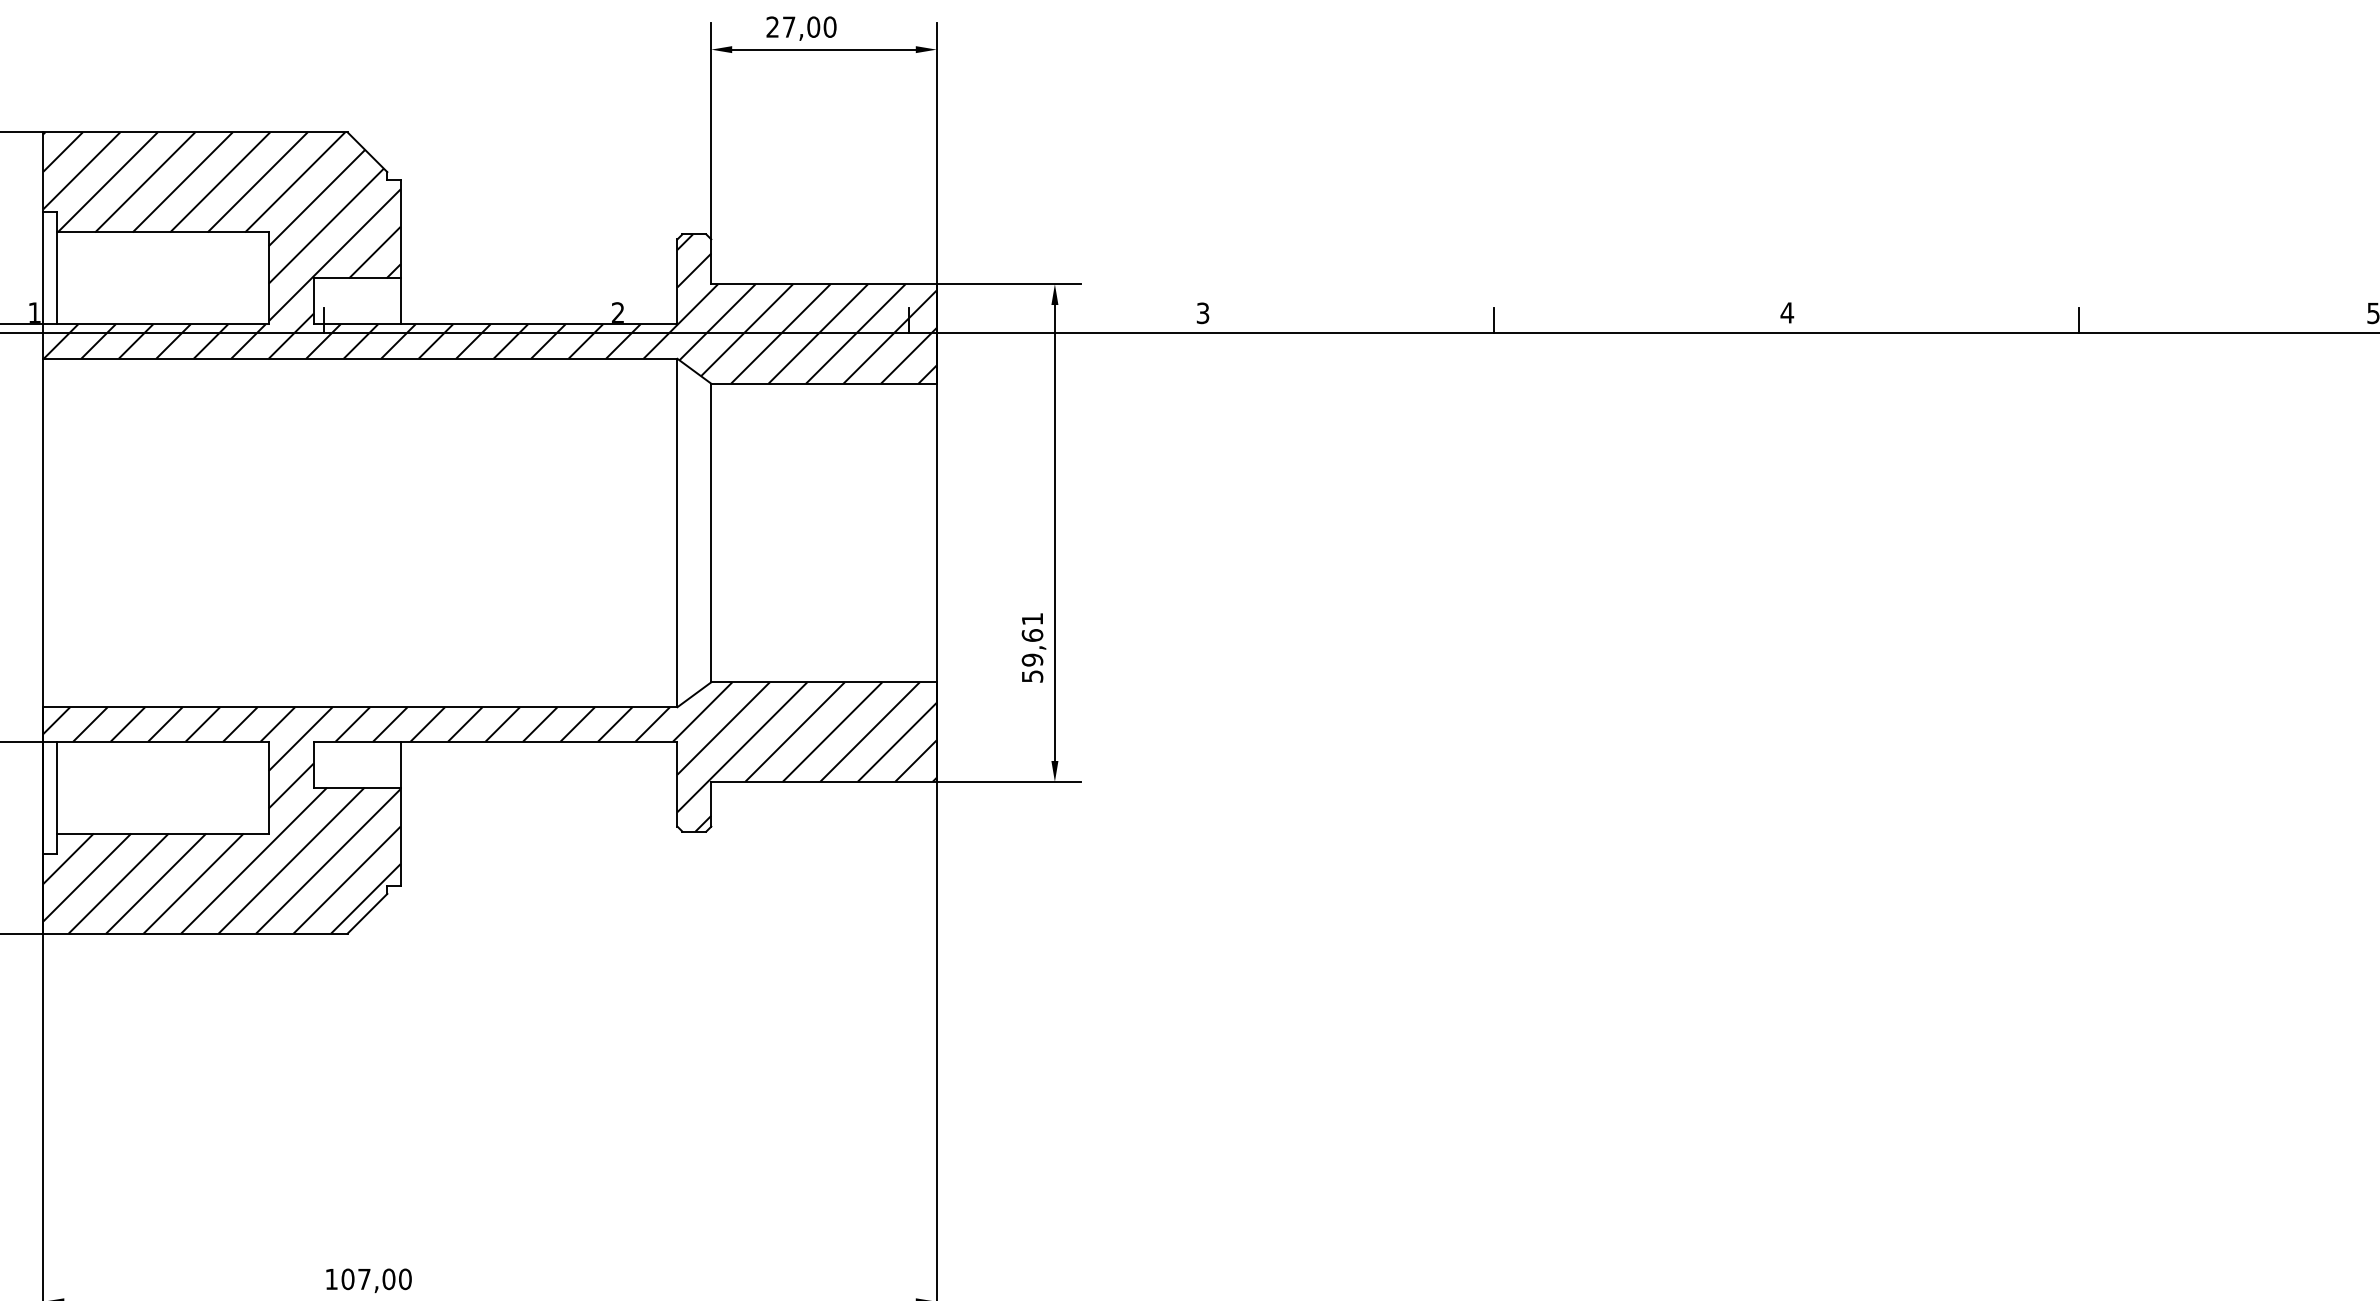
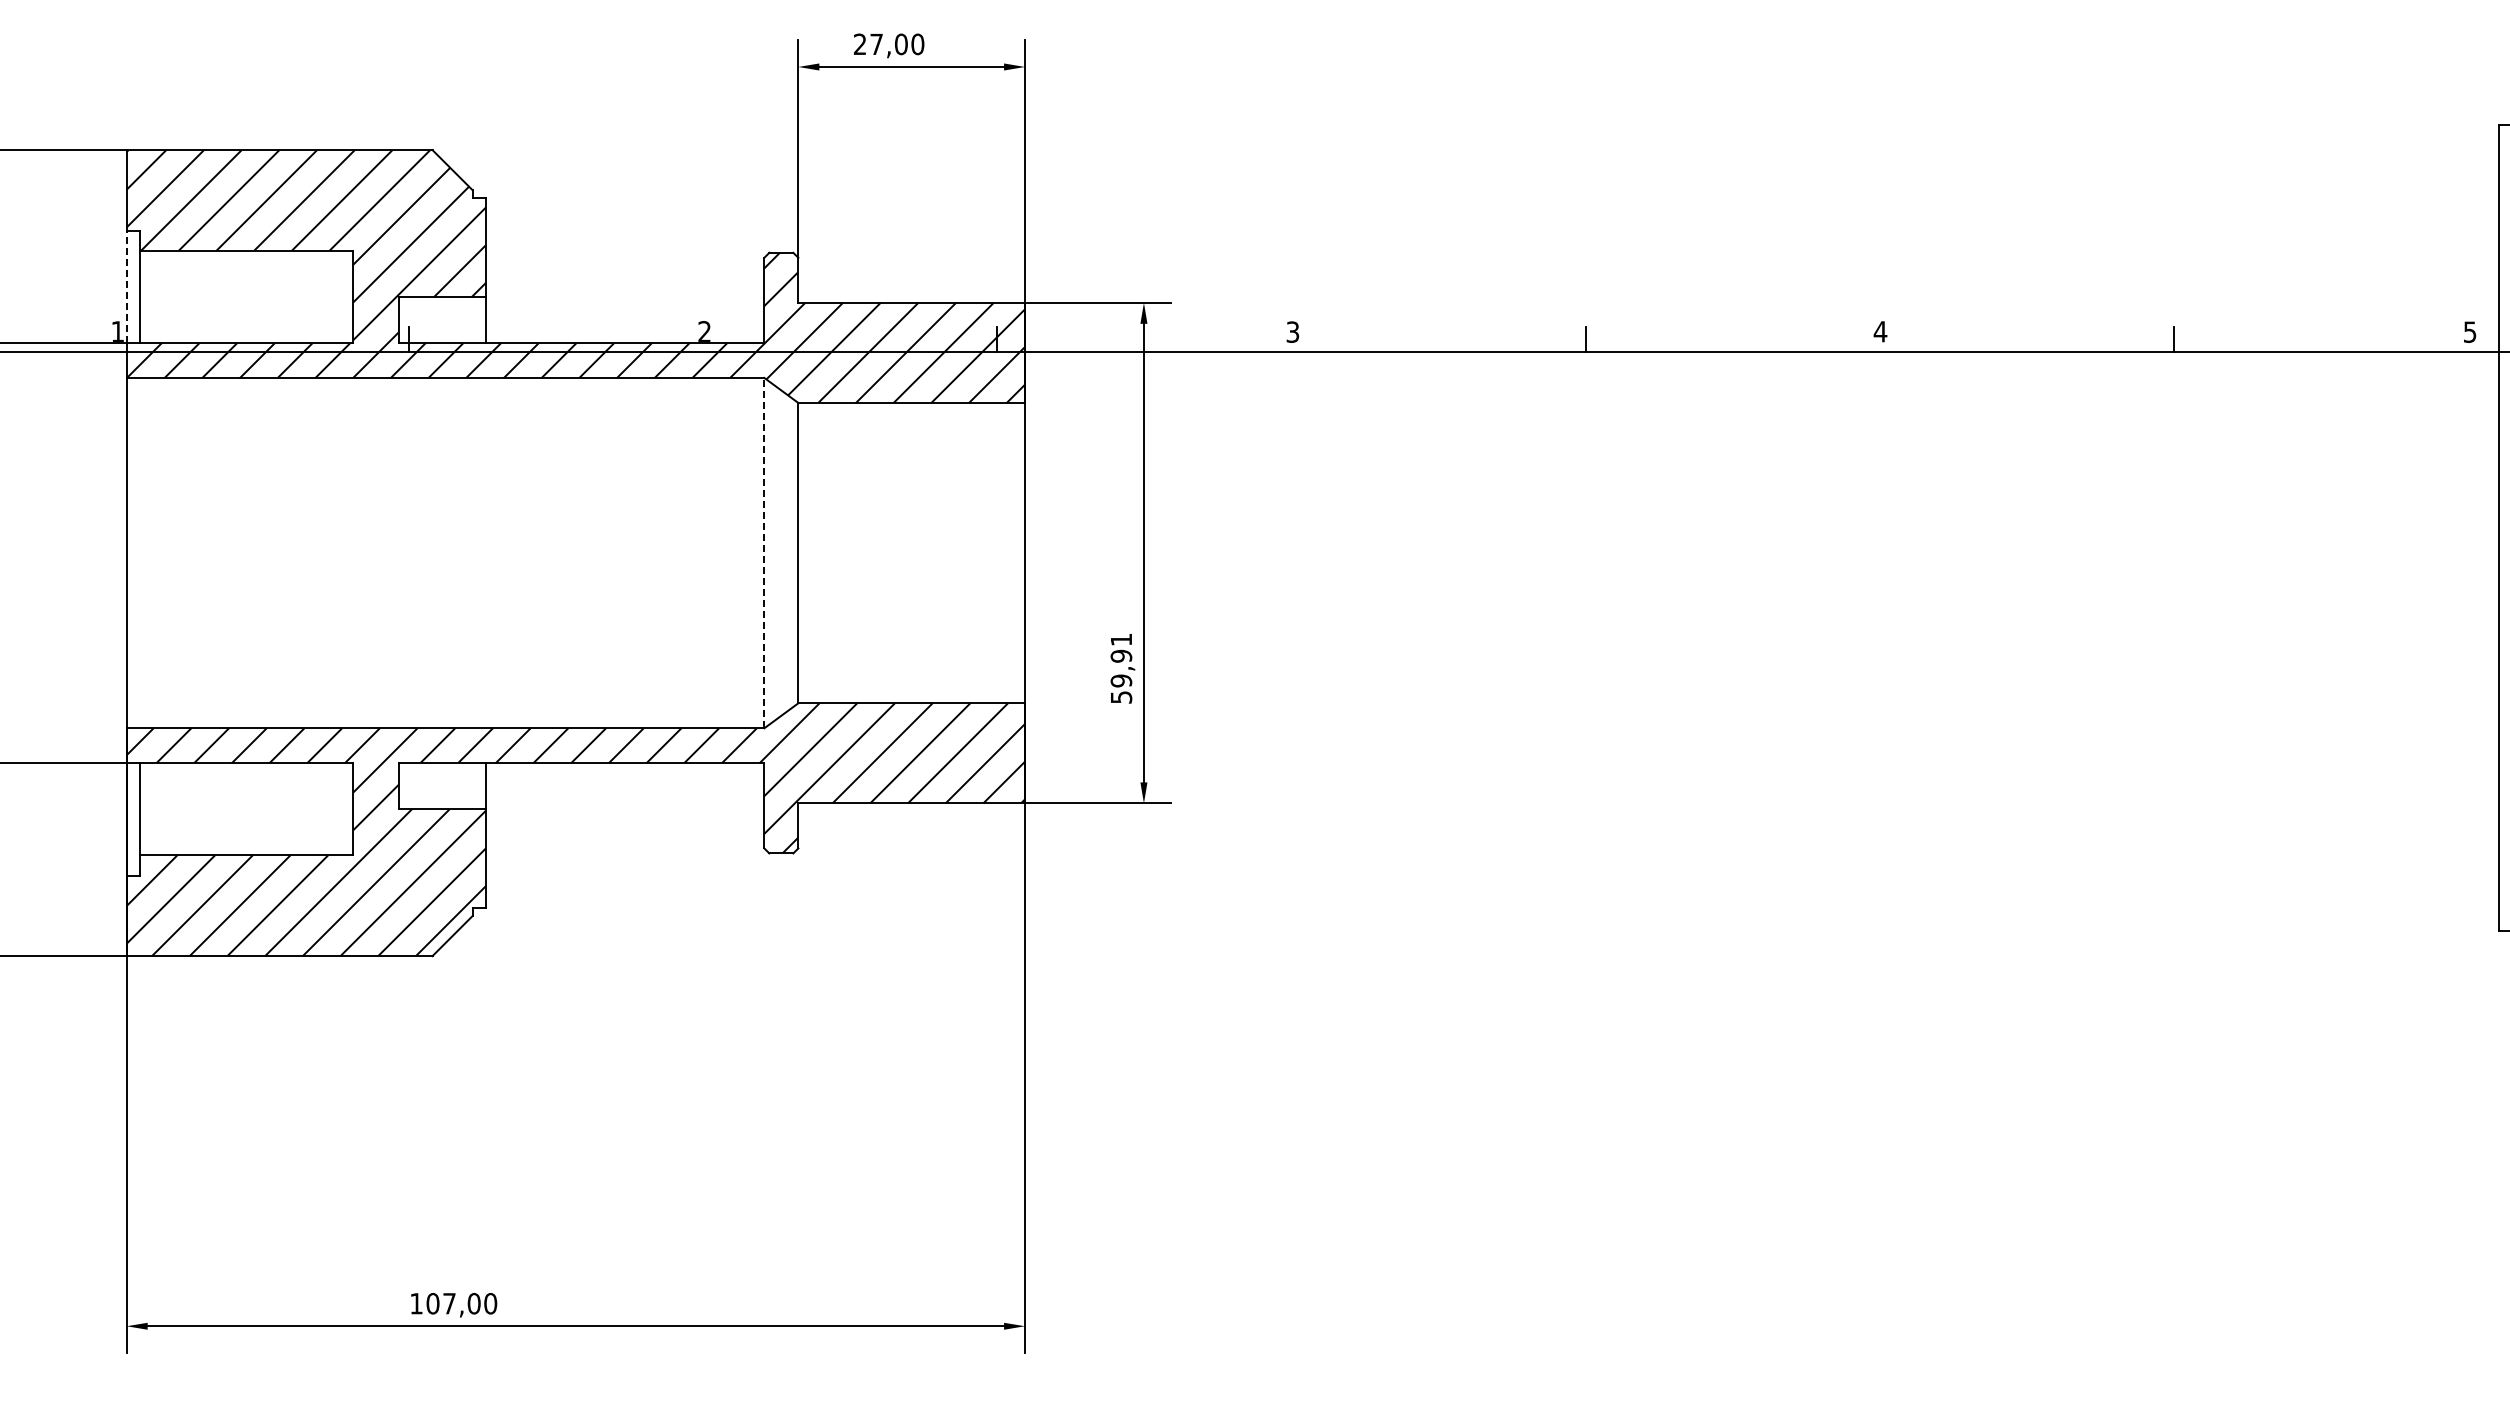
line: (43, 267) -> (126, 286), solid -> dashed
line: (677, 532) -> (764, 552), solid -> dashed
text: (1032, 634) -> (1121, 655), 59,61 -> 59,91

